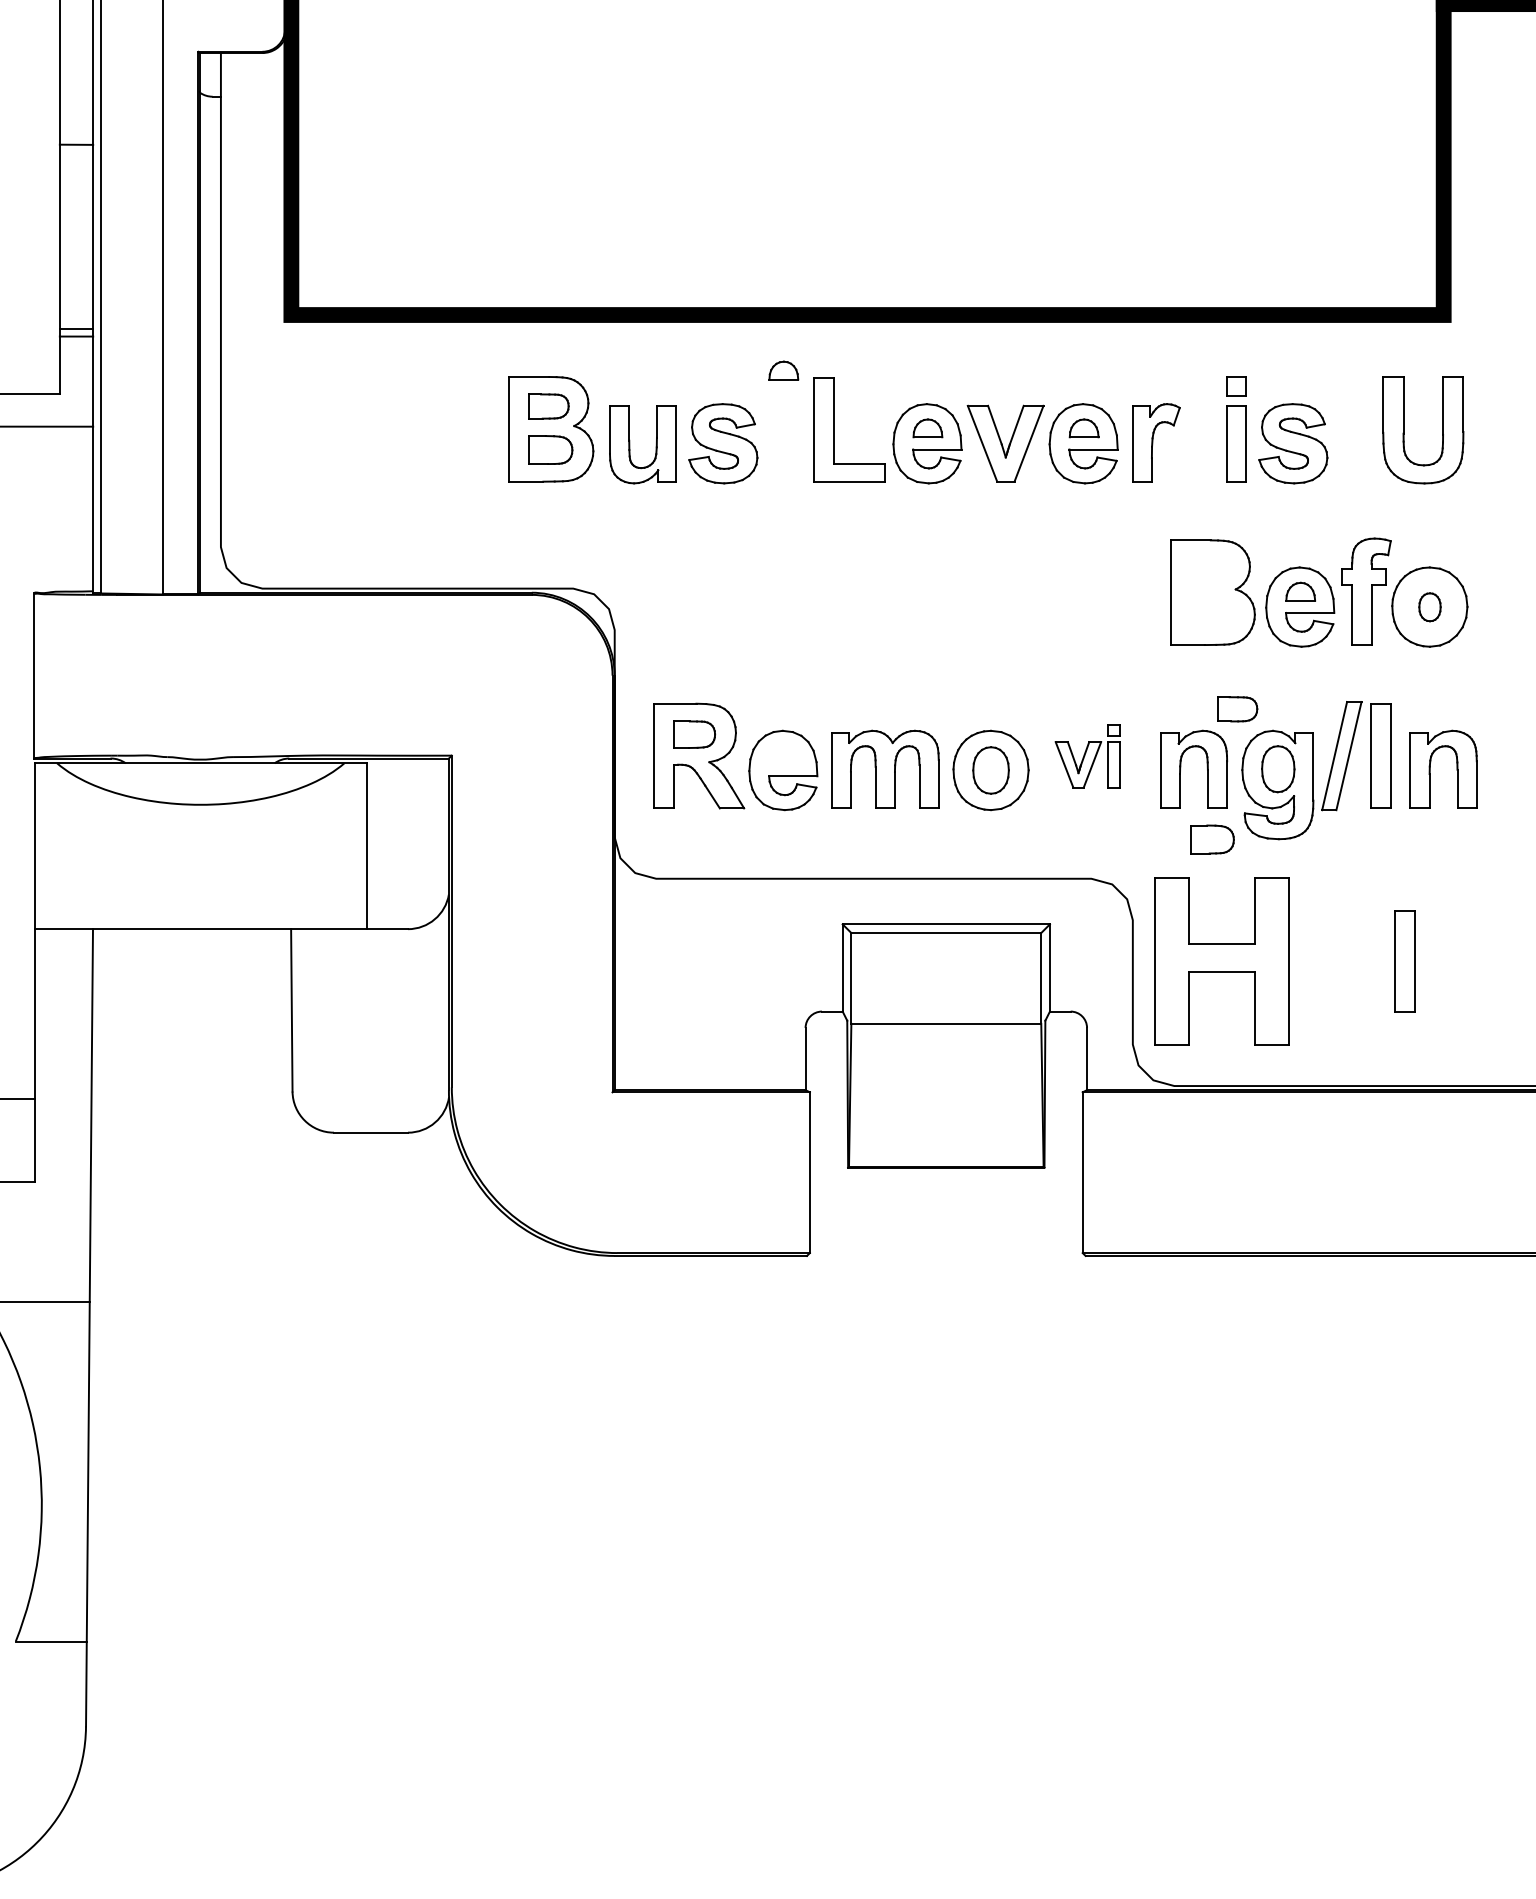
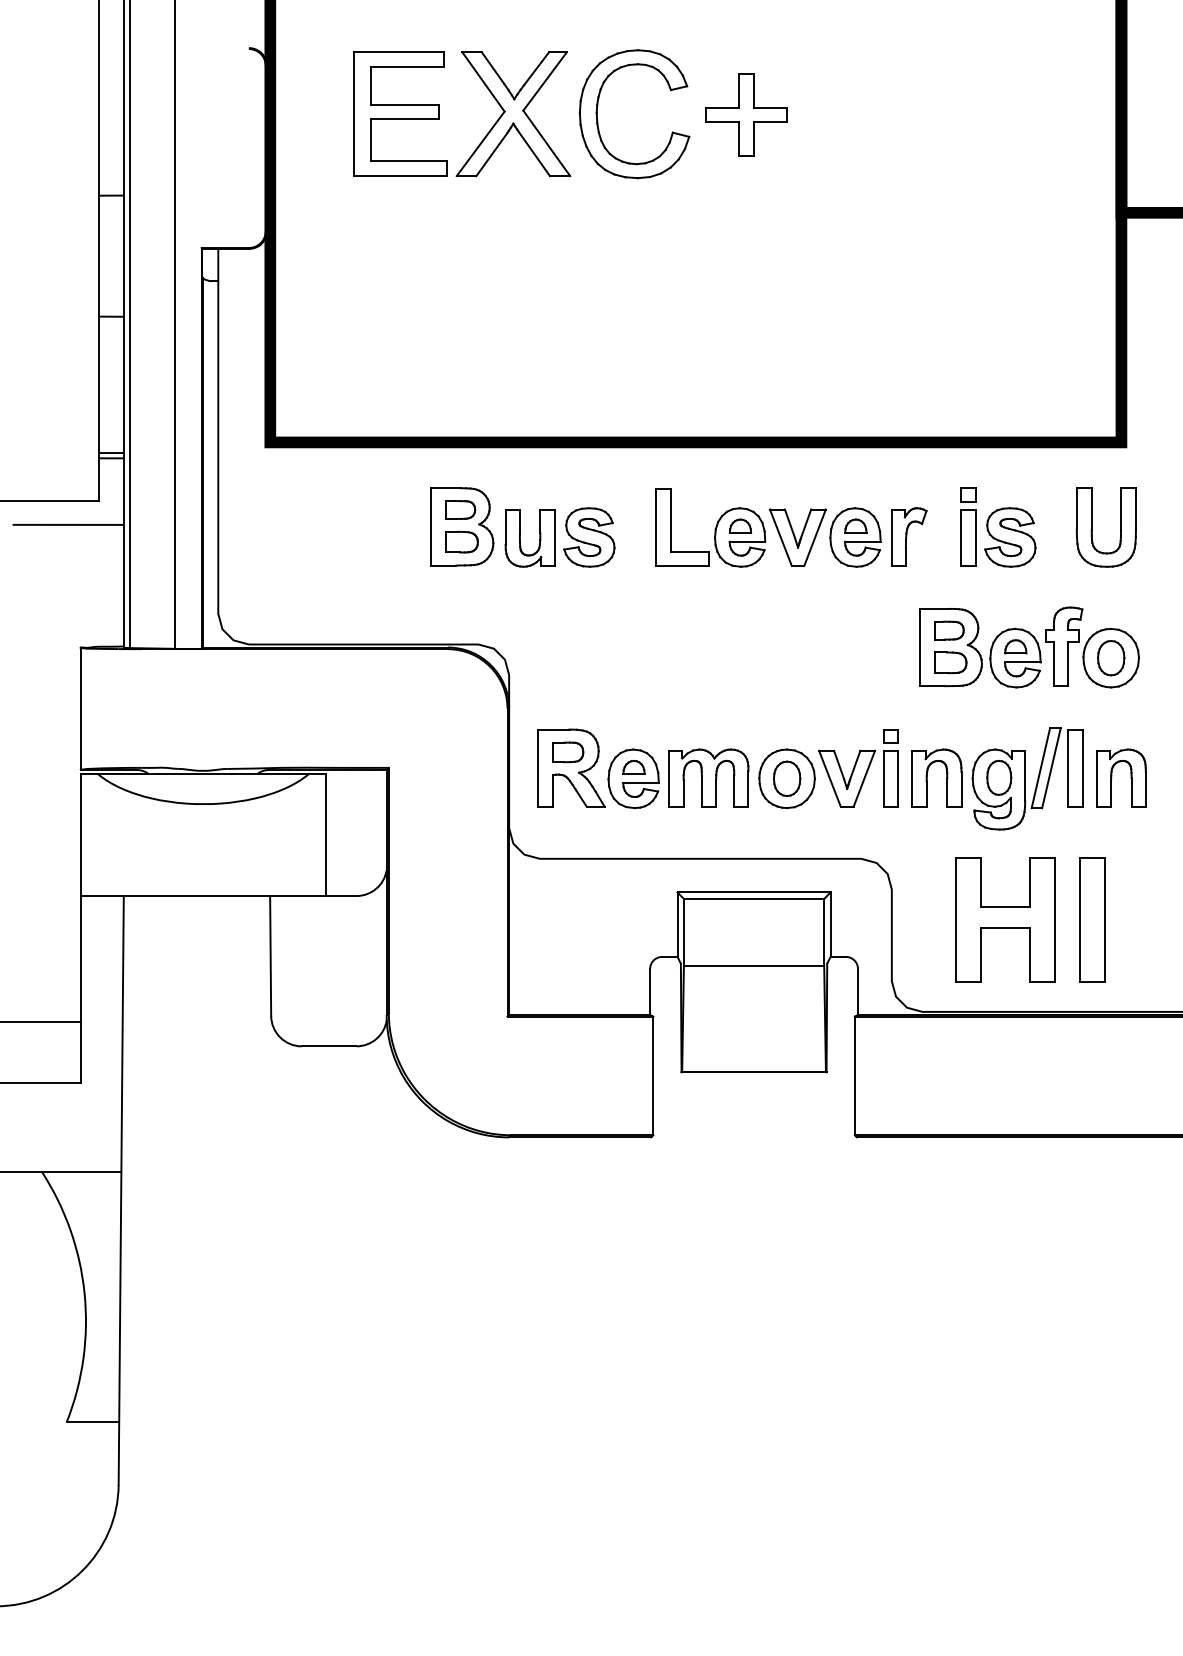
part: (783, 370) -> (633, 767), moved
part: (1430, 607) -> (1111, 658), size x1.67
part: (1237, 709) -> (949, 630), moved
part: (1087, 756) -> (858, 768), size x1.67
part: (1212, 839) -> (950, 662), moved
part: (1221, 960) -> (1005, 919), moved
part: (1404, 960) -> (1092, 919), size x1.67

